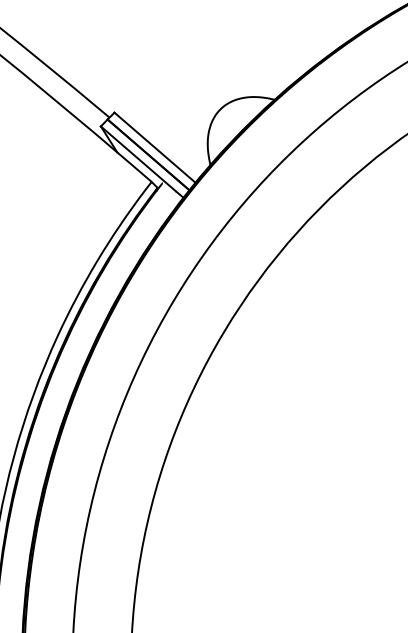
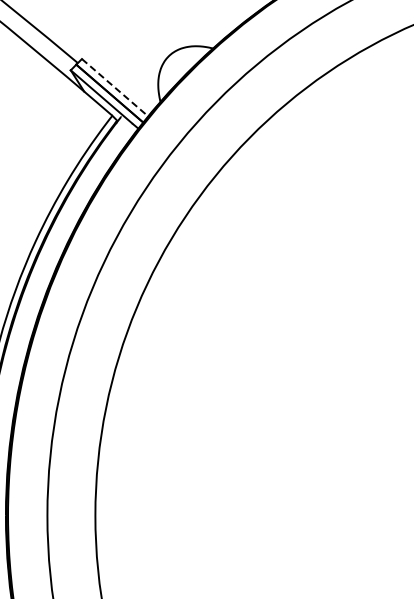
line: (155, 147) -> (115, 87), solid -> dashed

